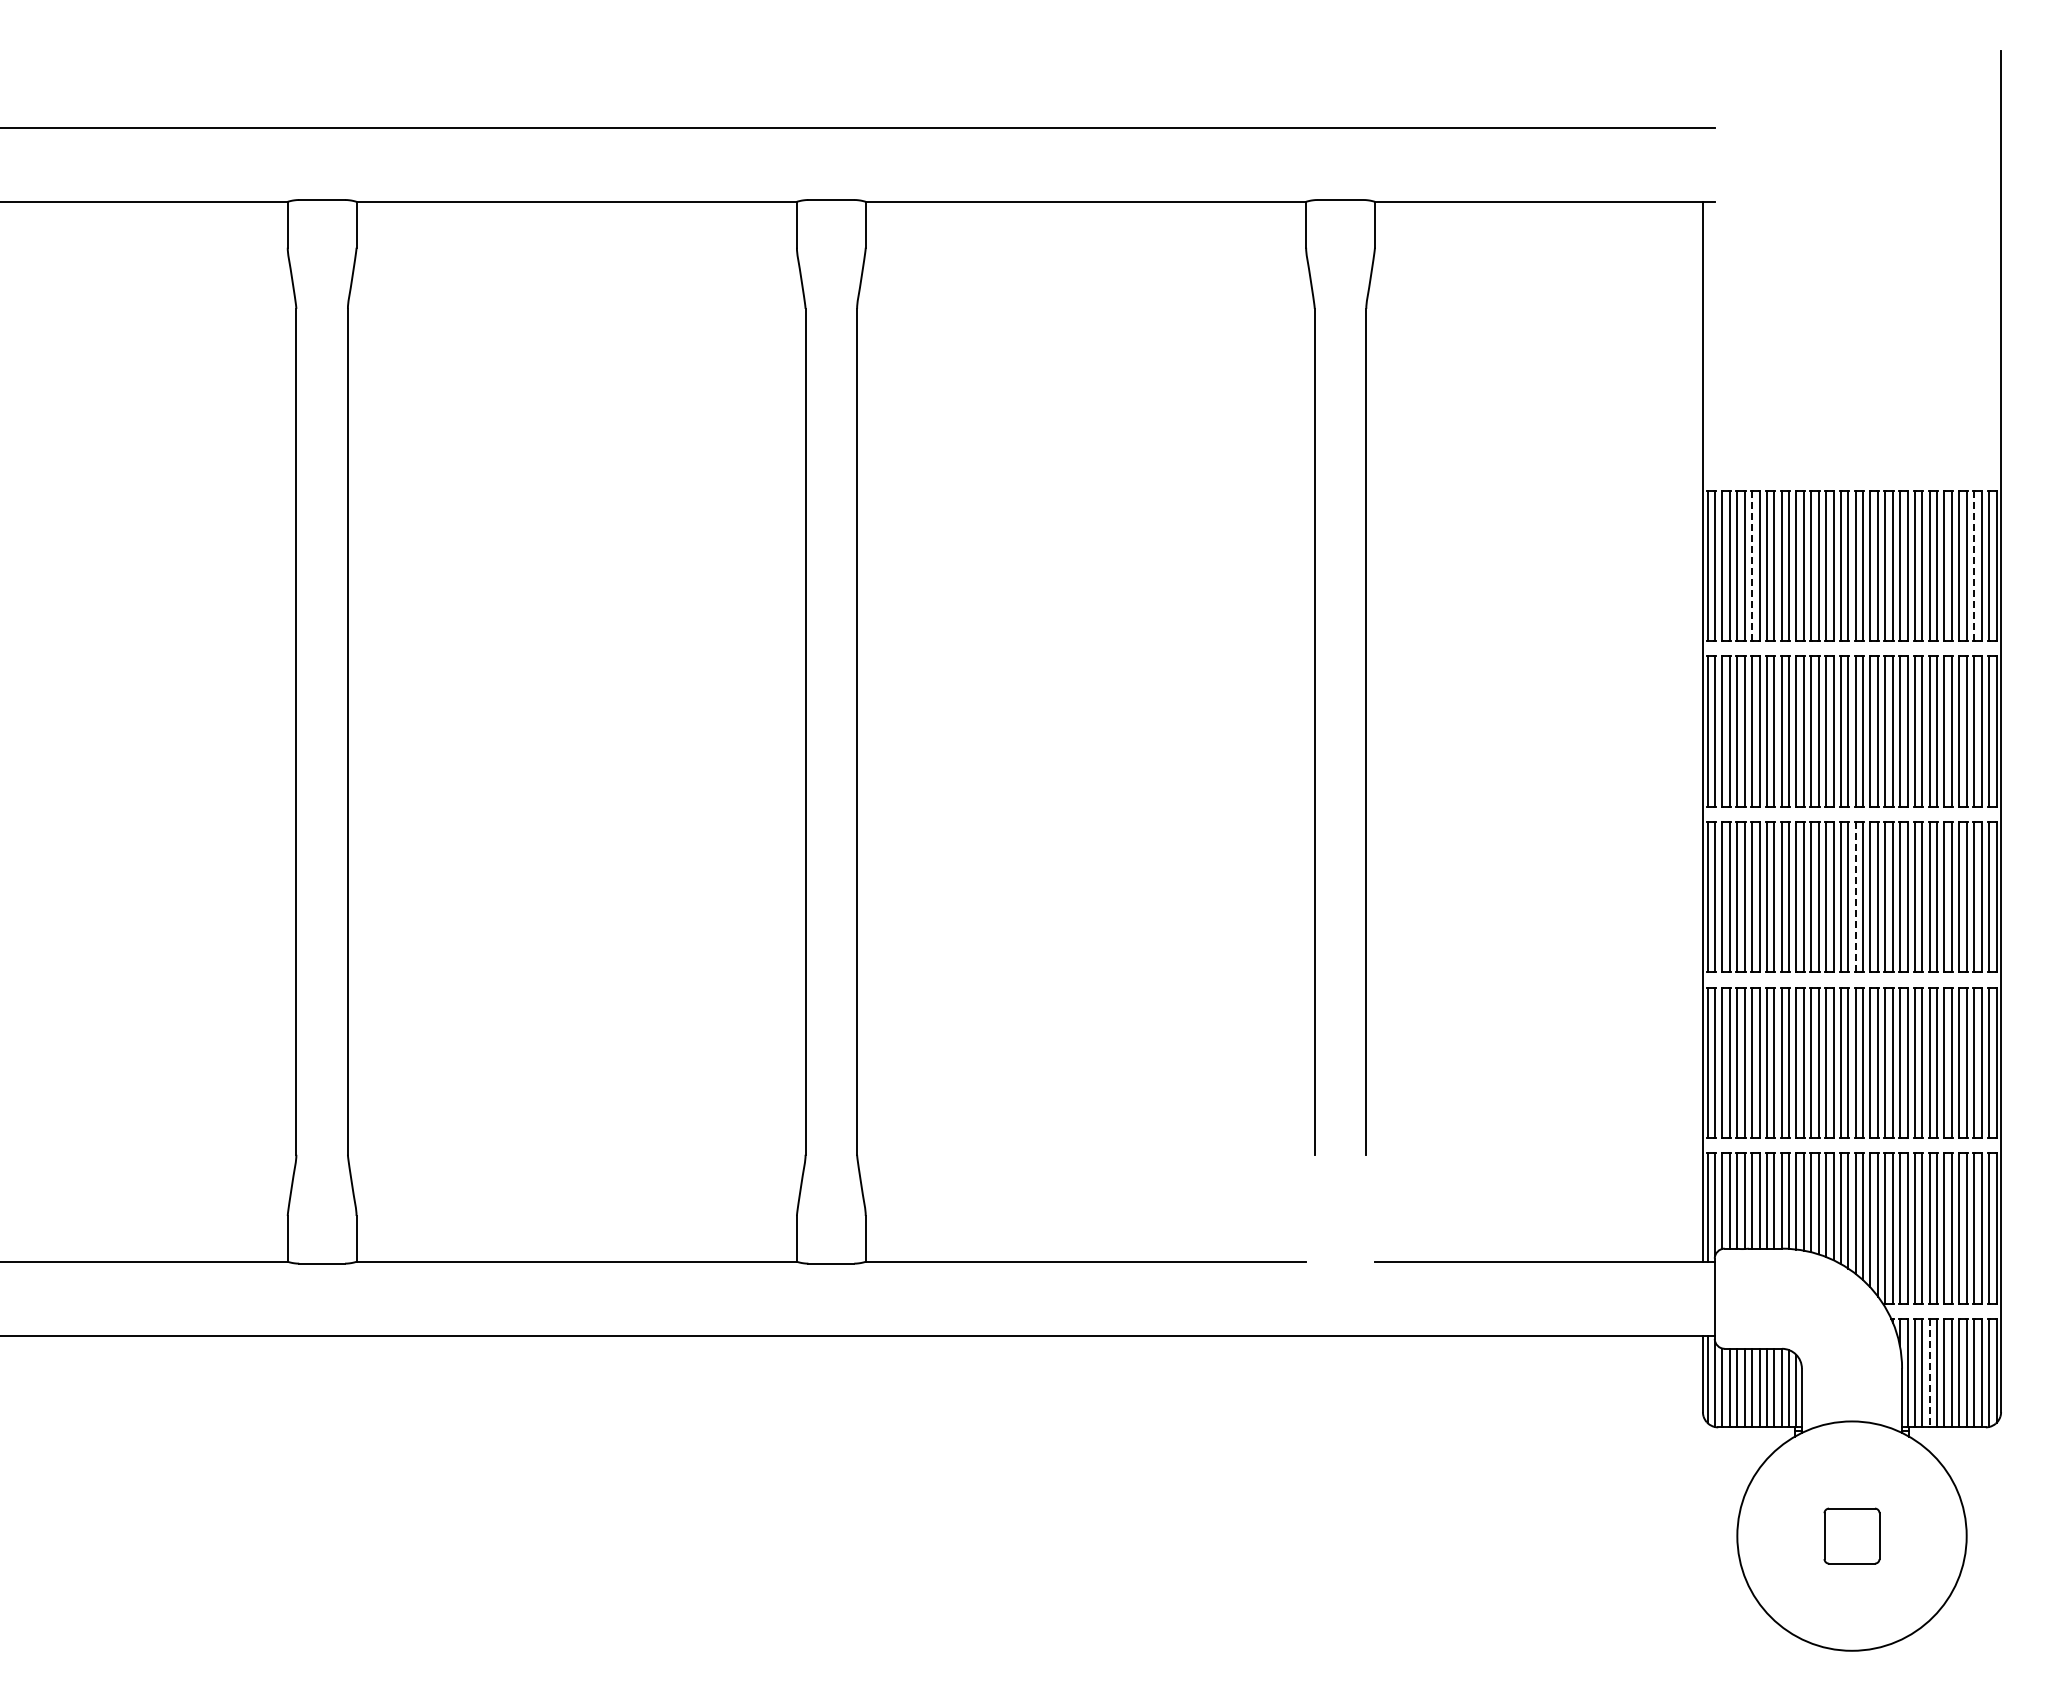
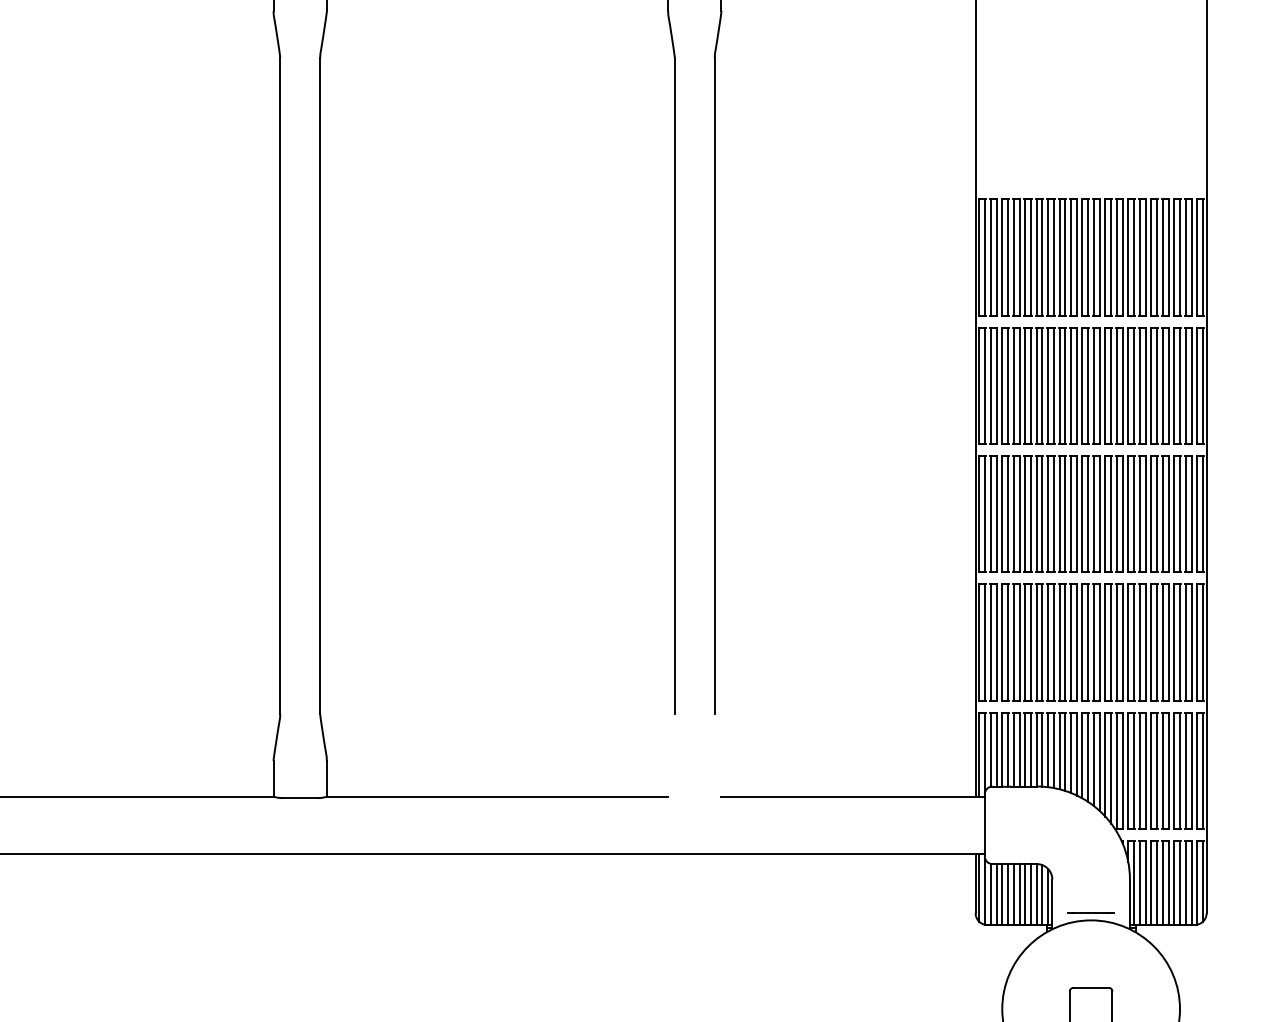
line: (1751, 566) -> (1013, 257), dashed -> solid
line: (1974, 566) -> (1186, 257), dashed -> solid
line: (1855, 897) -> (1093, 514), dashed -> solid
line: (1929, 1373) -> (1151, 883), dashed -> solid
line: (1851, 1411) -> (1090, 912), added

